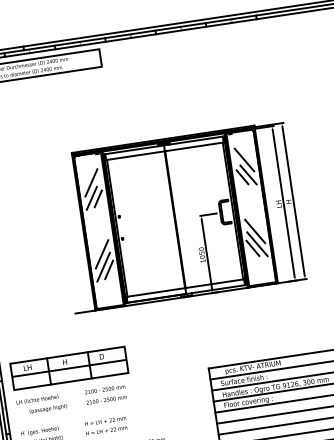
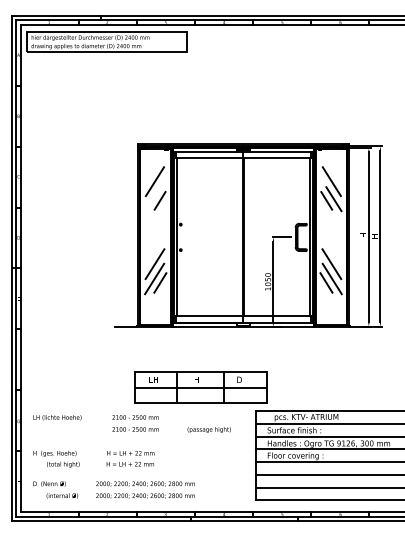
line: (91, 198) -> (152, 199), removed
part: (69, 368) -> (200, 387), moved
text: (47, 408) -> (208, 429), moved

